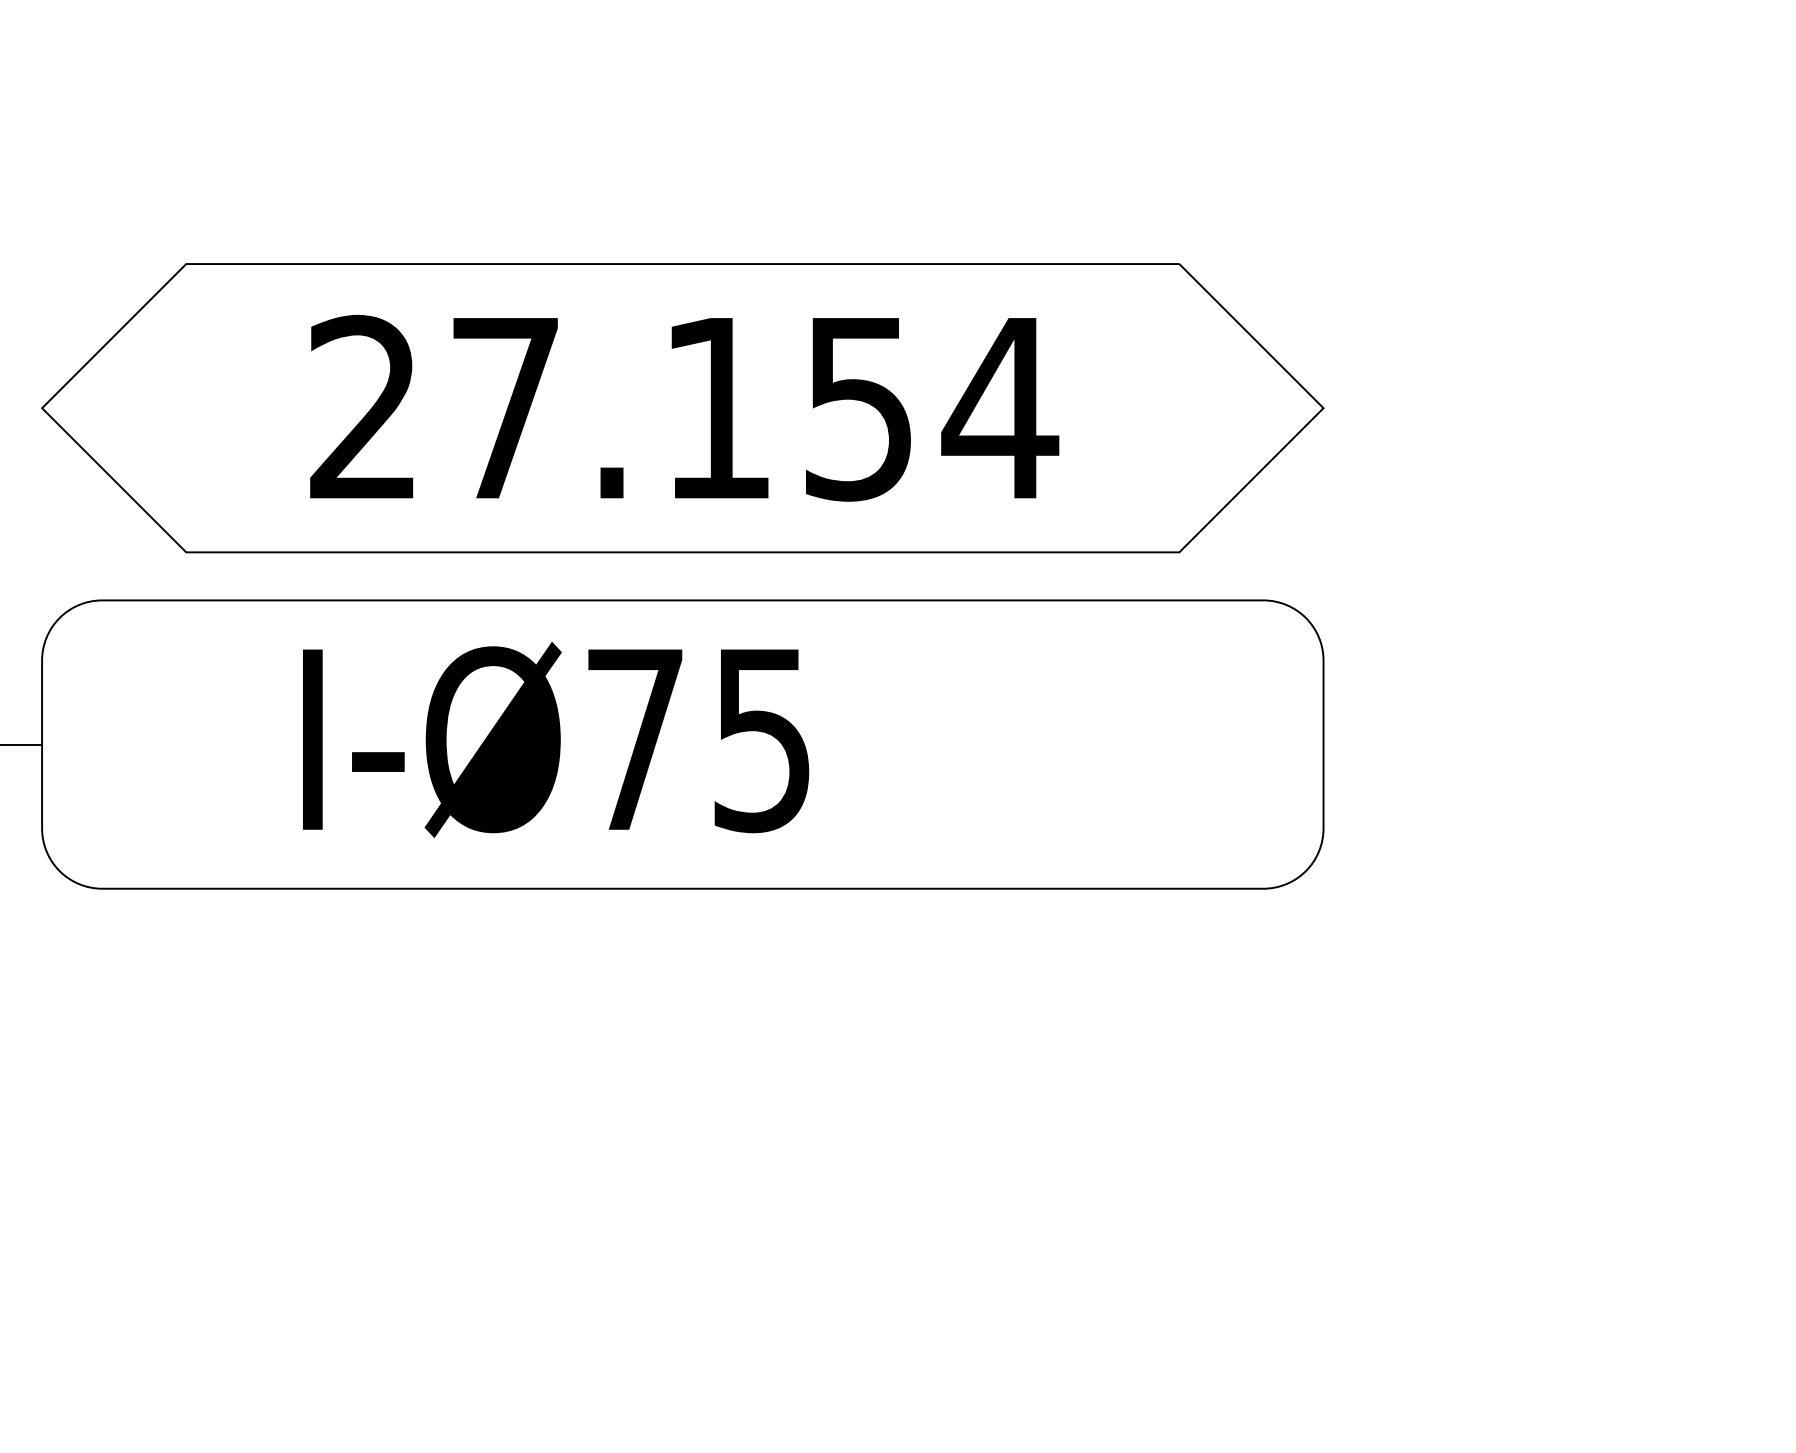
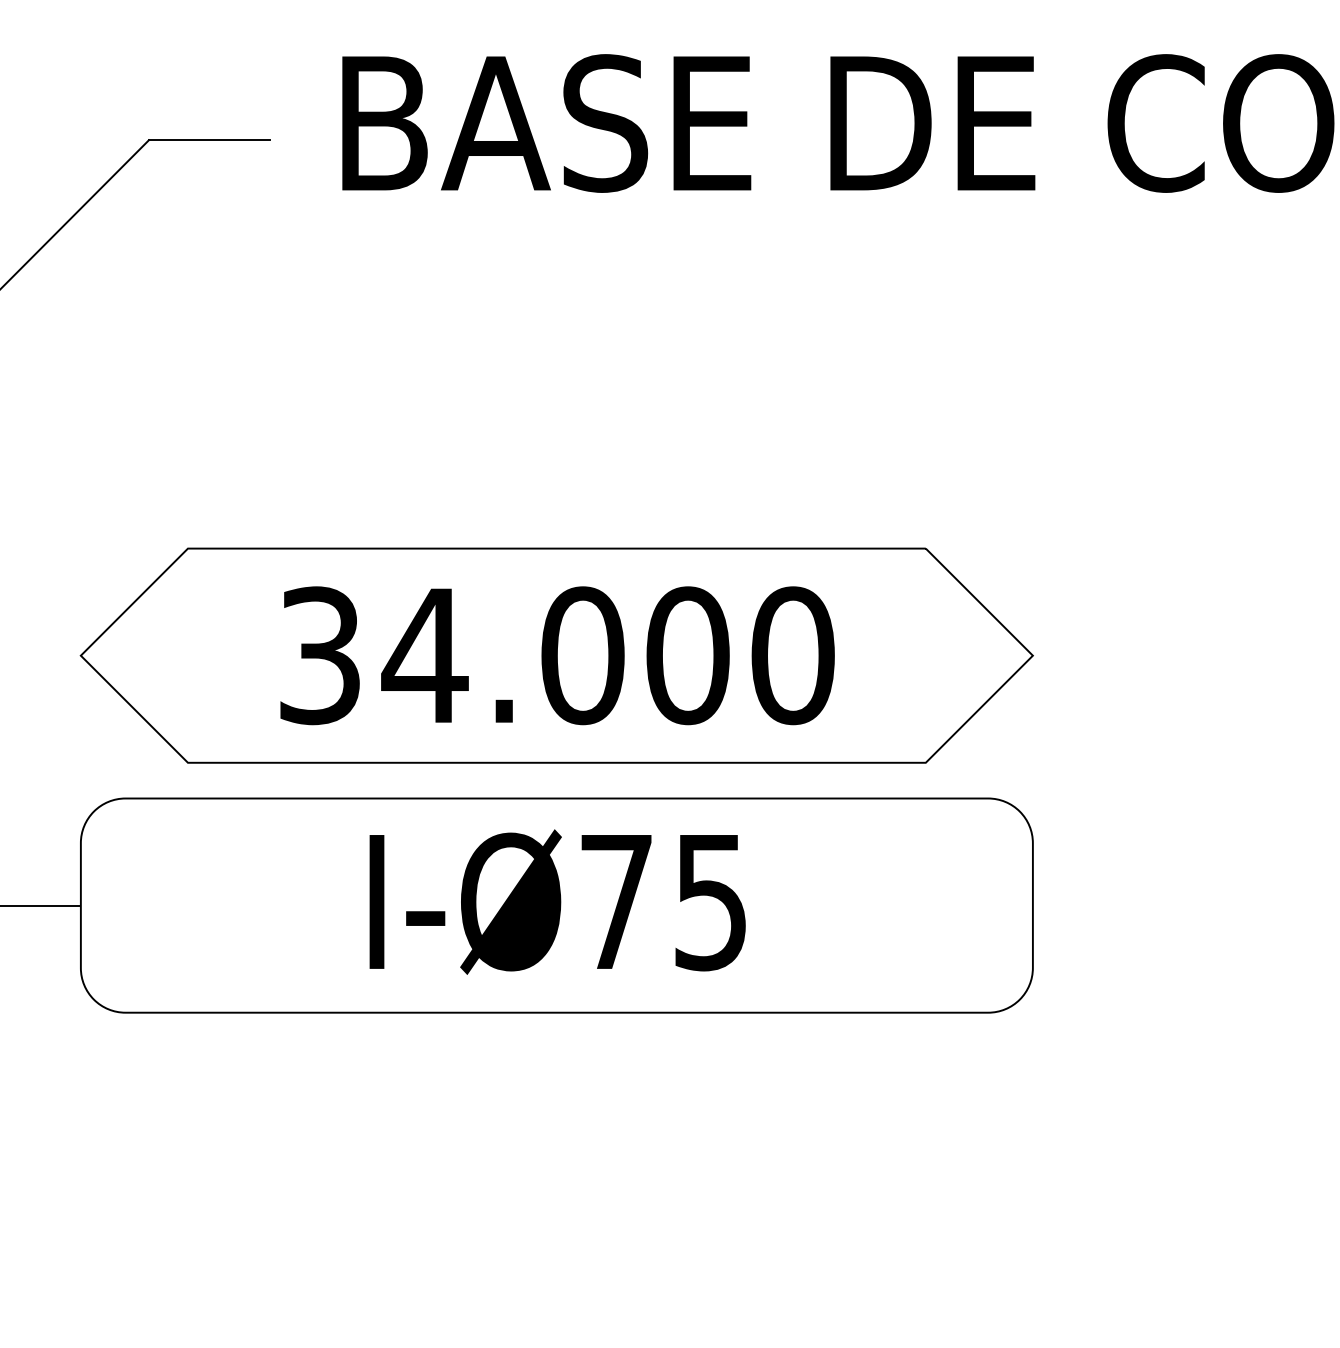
text: (684, 407) -> (558, 655), 27.154 -> 34.000
text: (555, 739) -> (557, 901), moved

